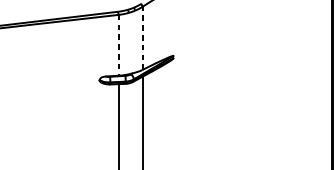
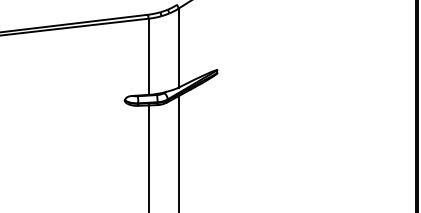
line: (142, 38) -> (178, 48), dashed -> solid
line: (118, 45) -> (148, 57), dashed -> solid

